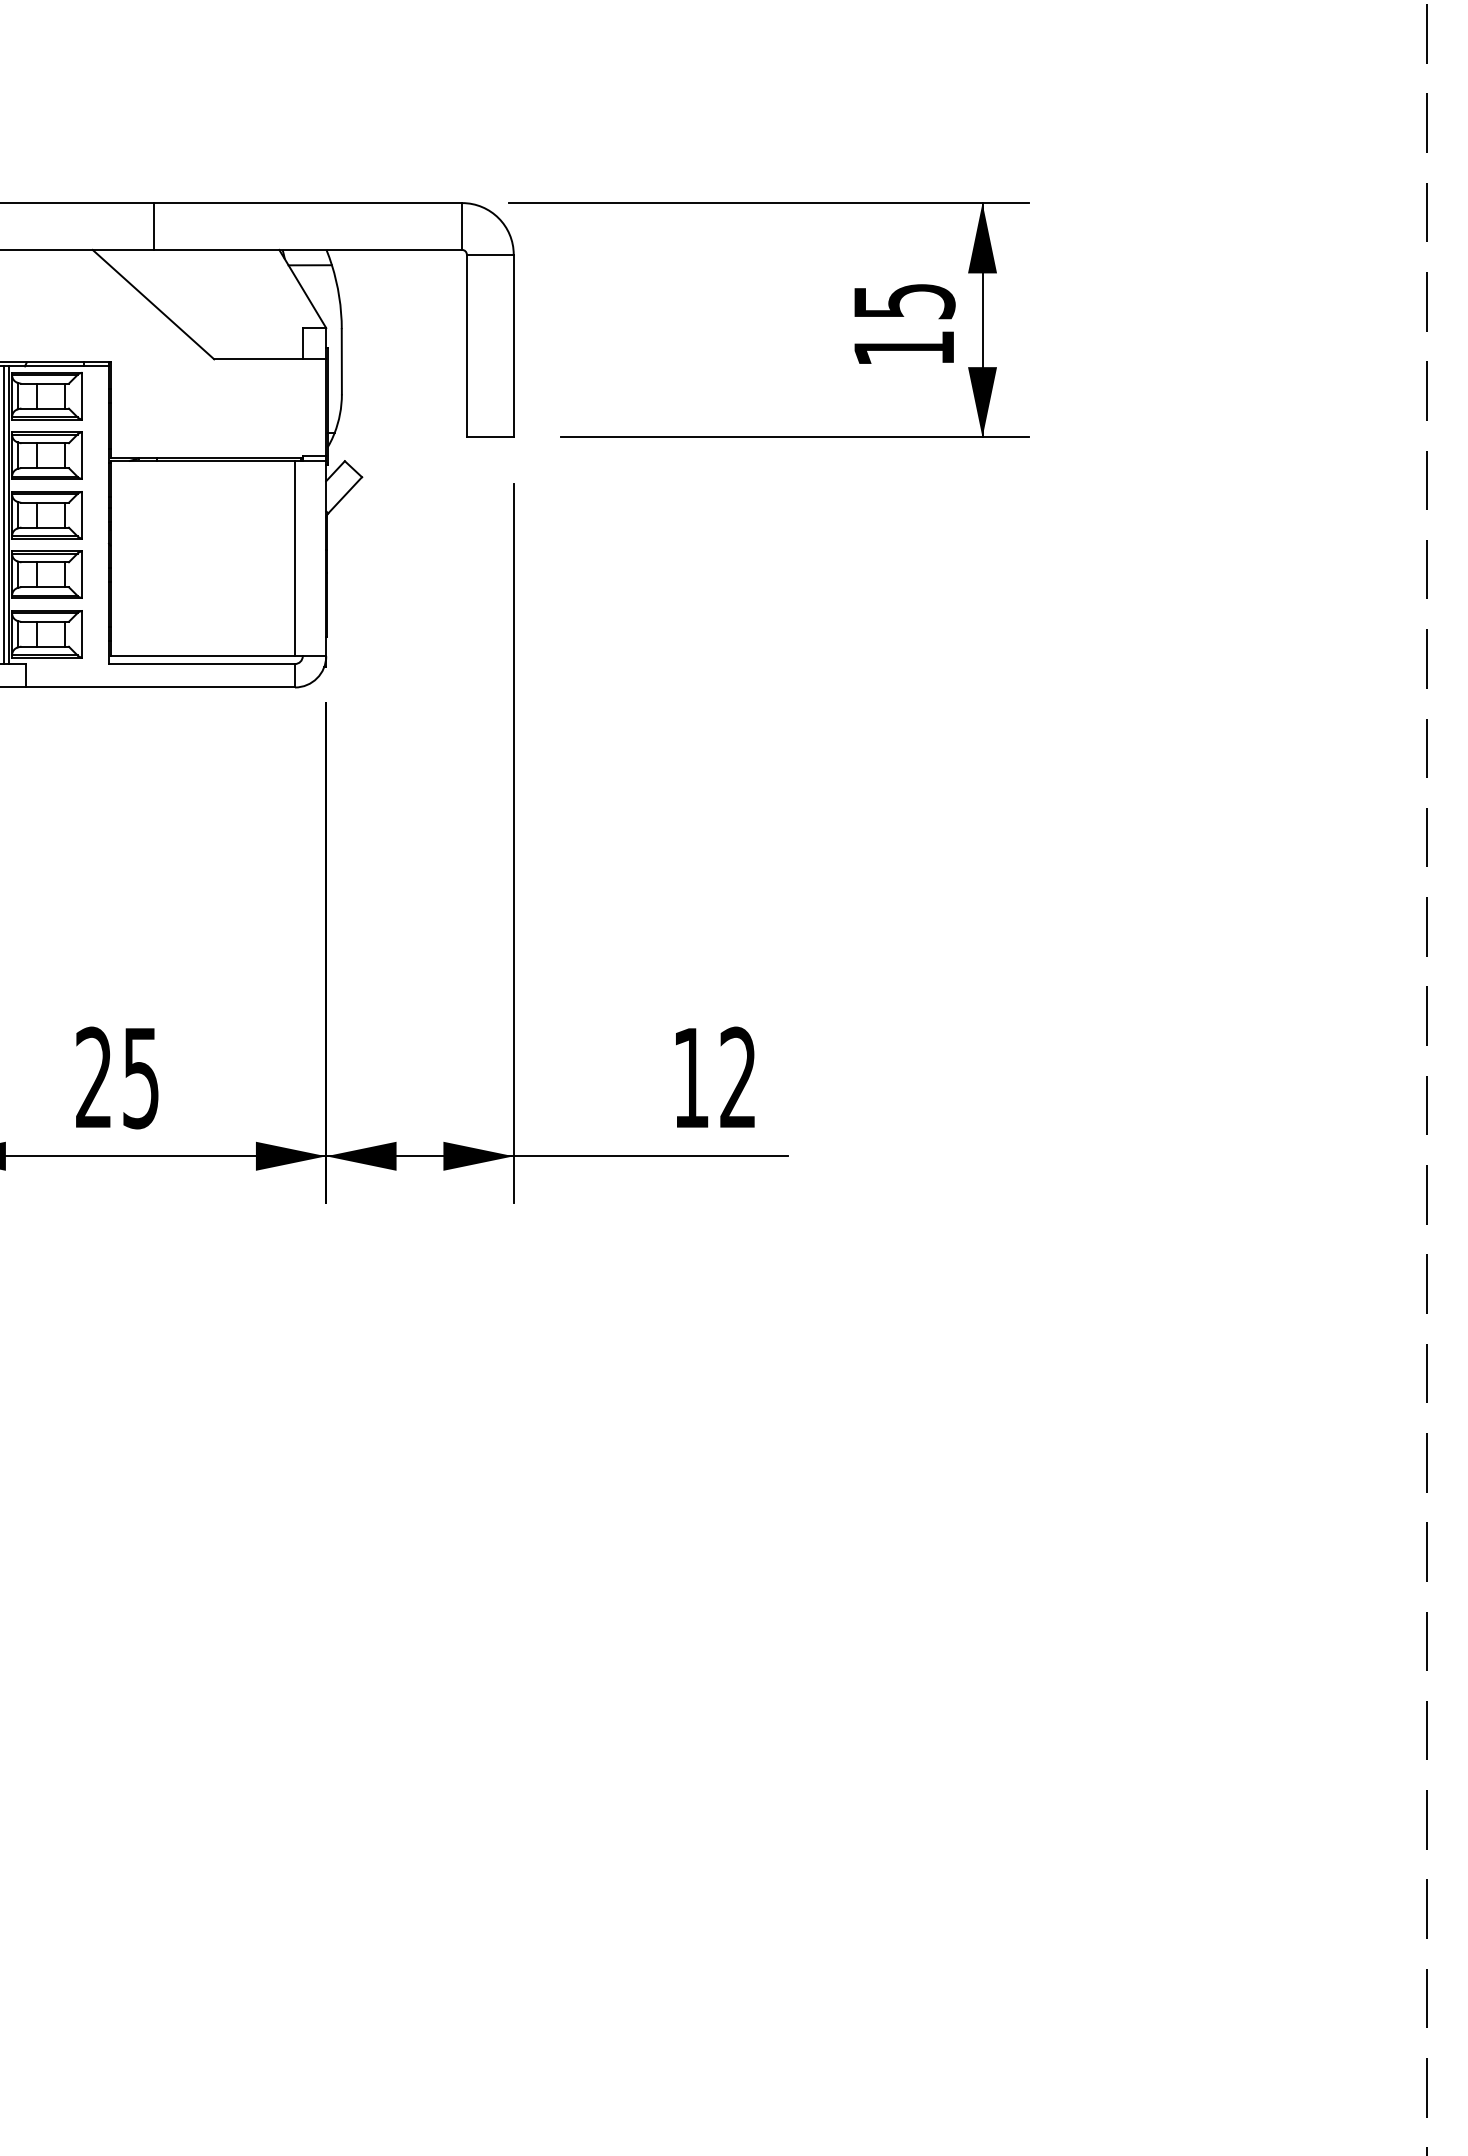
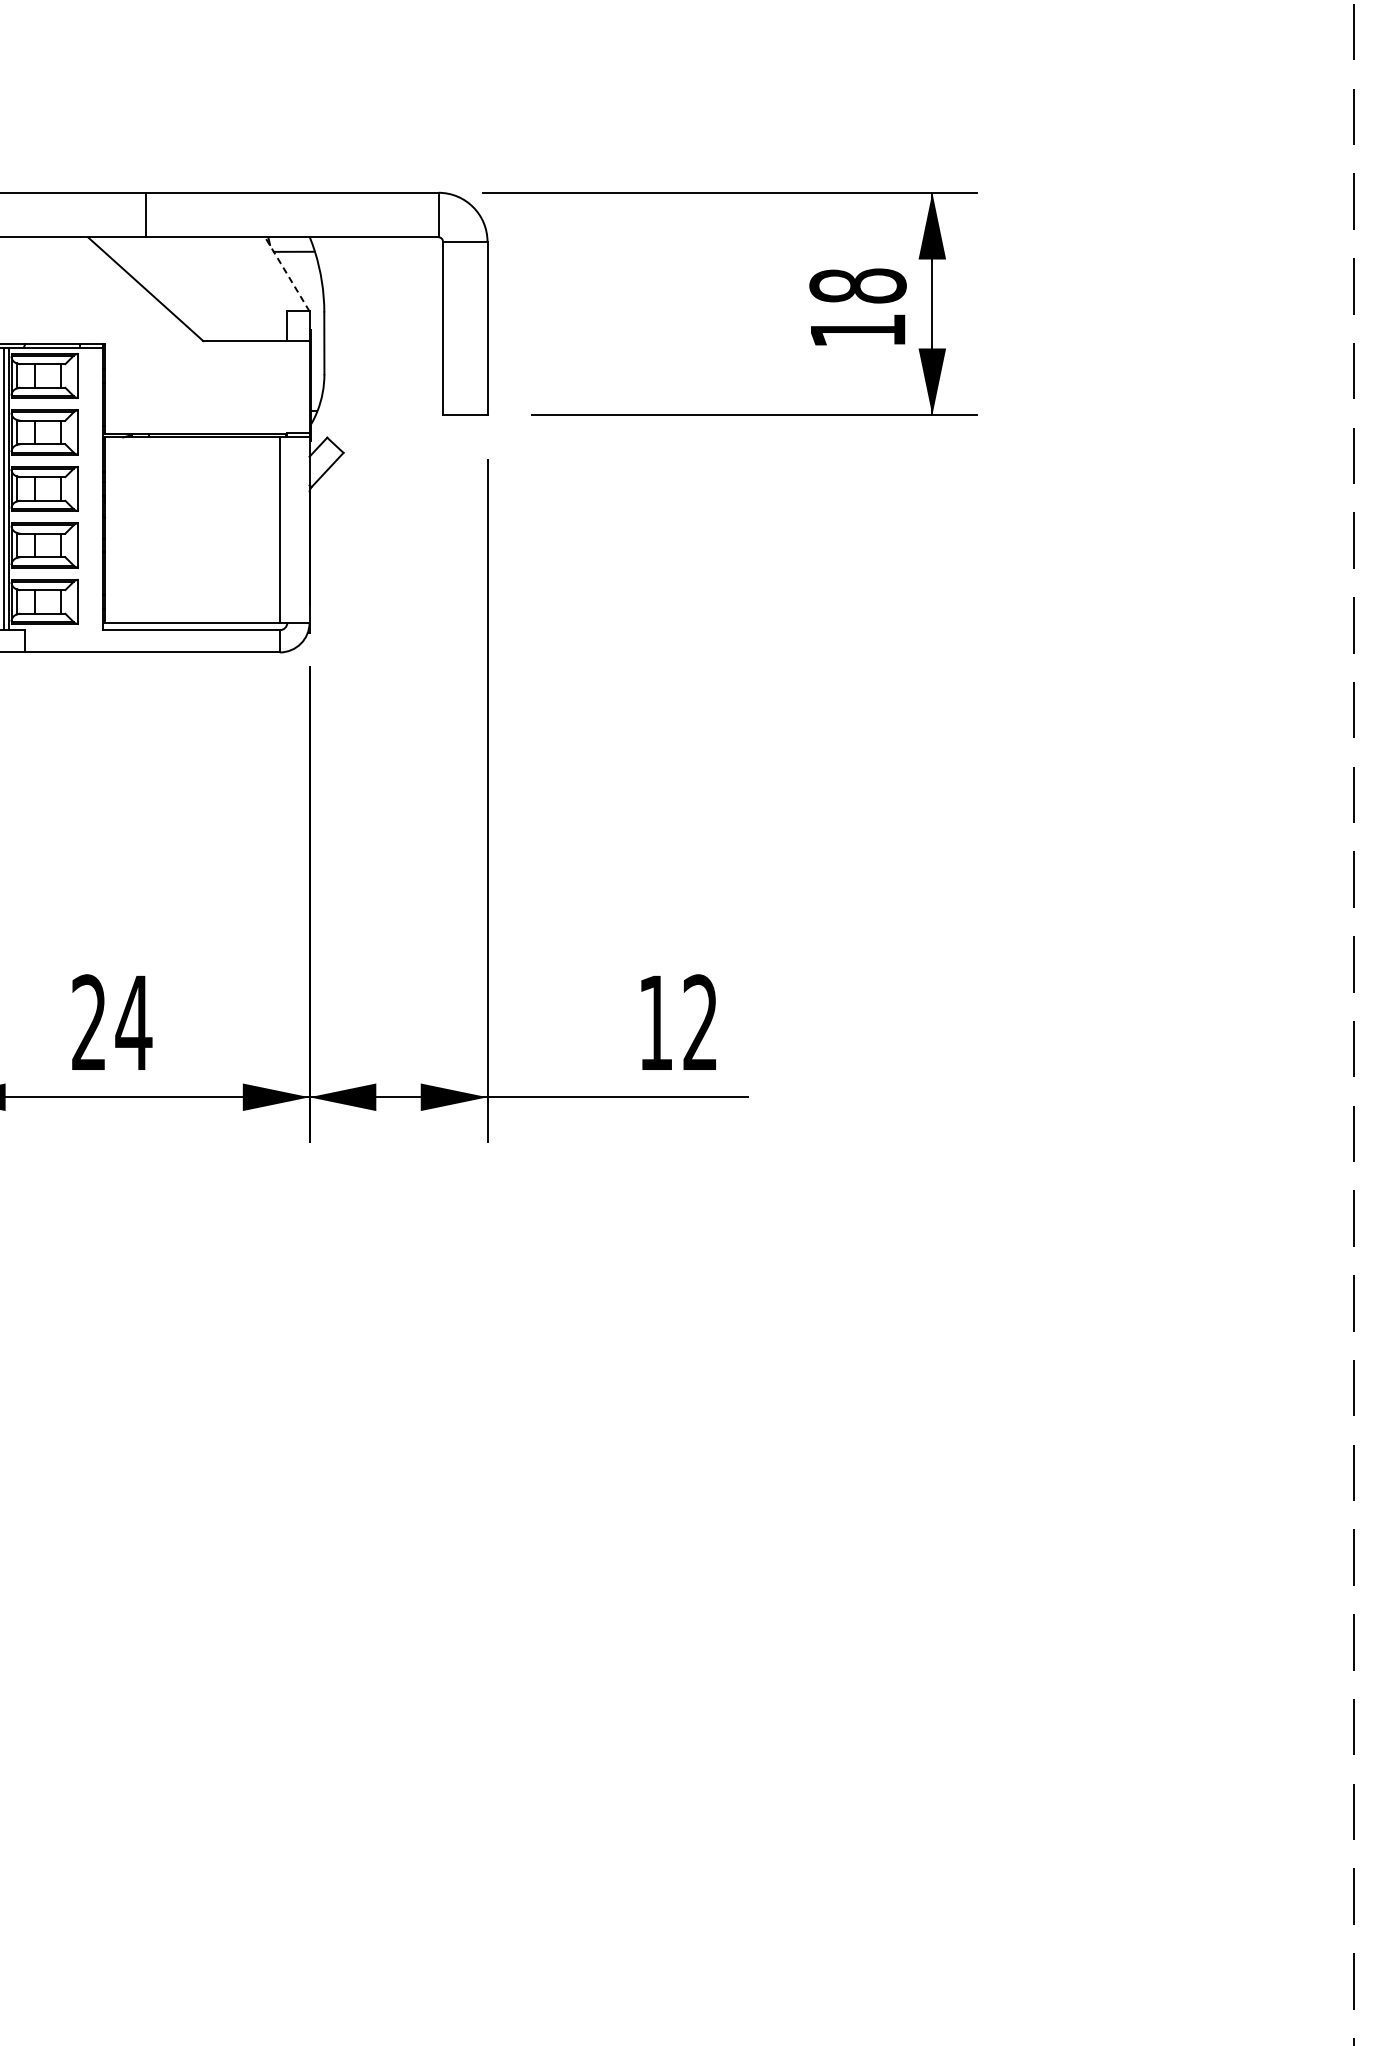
line: (302, 289) -> (287, 274), solid -> dashed
text: (903, 300) -> (857, 285), 15 -> 18
text: (140, 1078) -> (133, 1023), 25 -> 24

